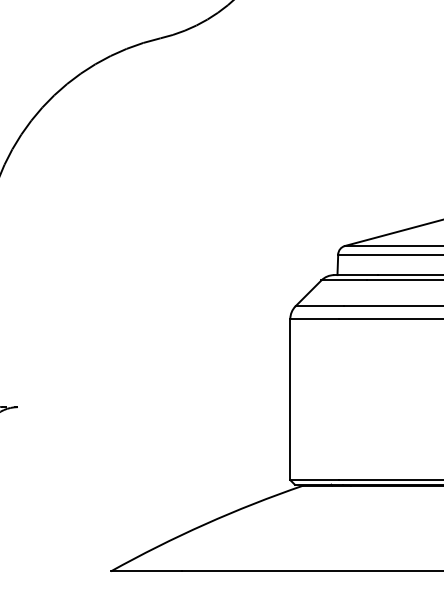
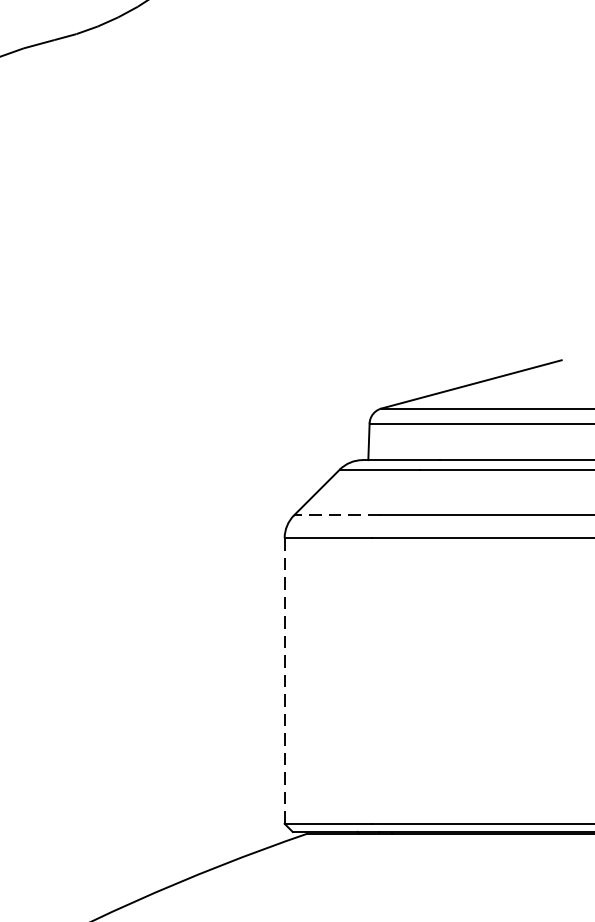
line: (319, 306) -> (336, 515), solid -> dashed
line: (290, 399) -> (284, 680), solid -> dashed

